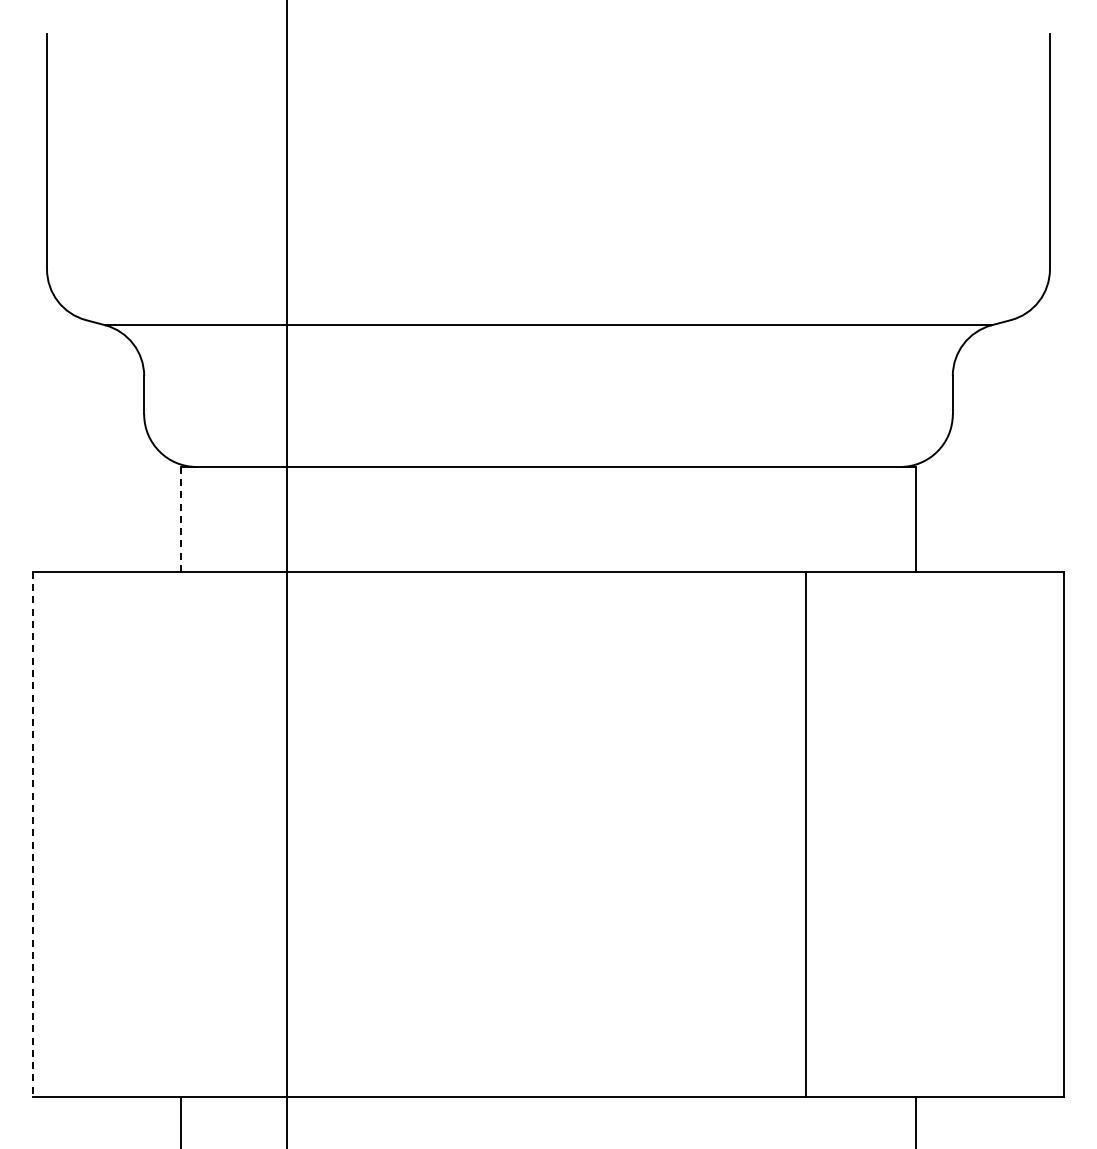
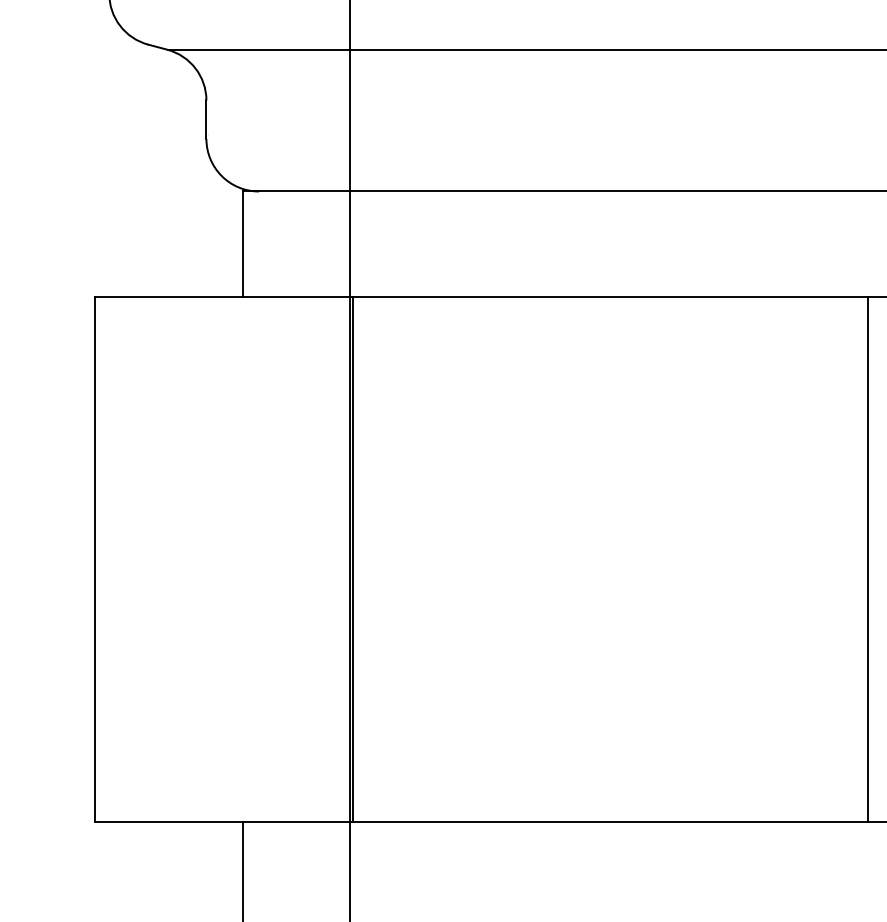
line: (180, 519) -> (242, 244), dashed -> solid
line: (33, 834) -> (95, 559), dashed -> solid
line: (290, 834) -> (352, 559), added

